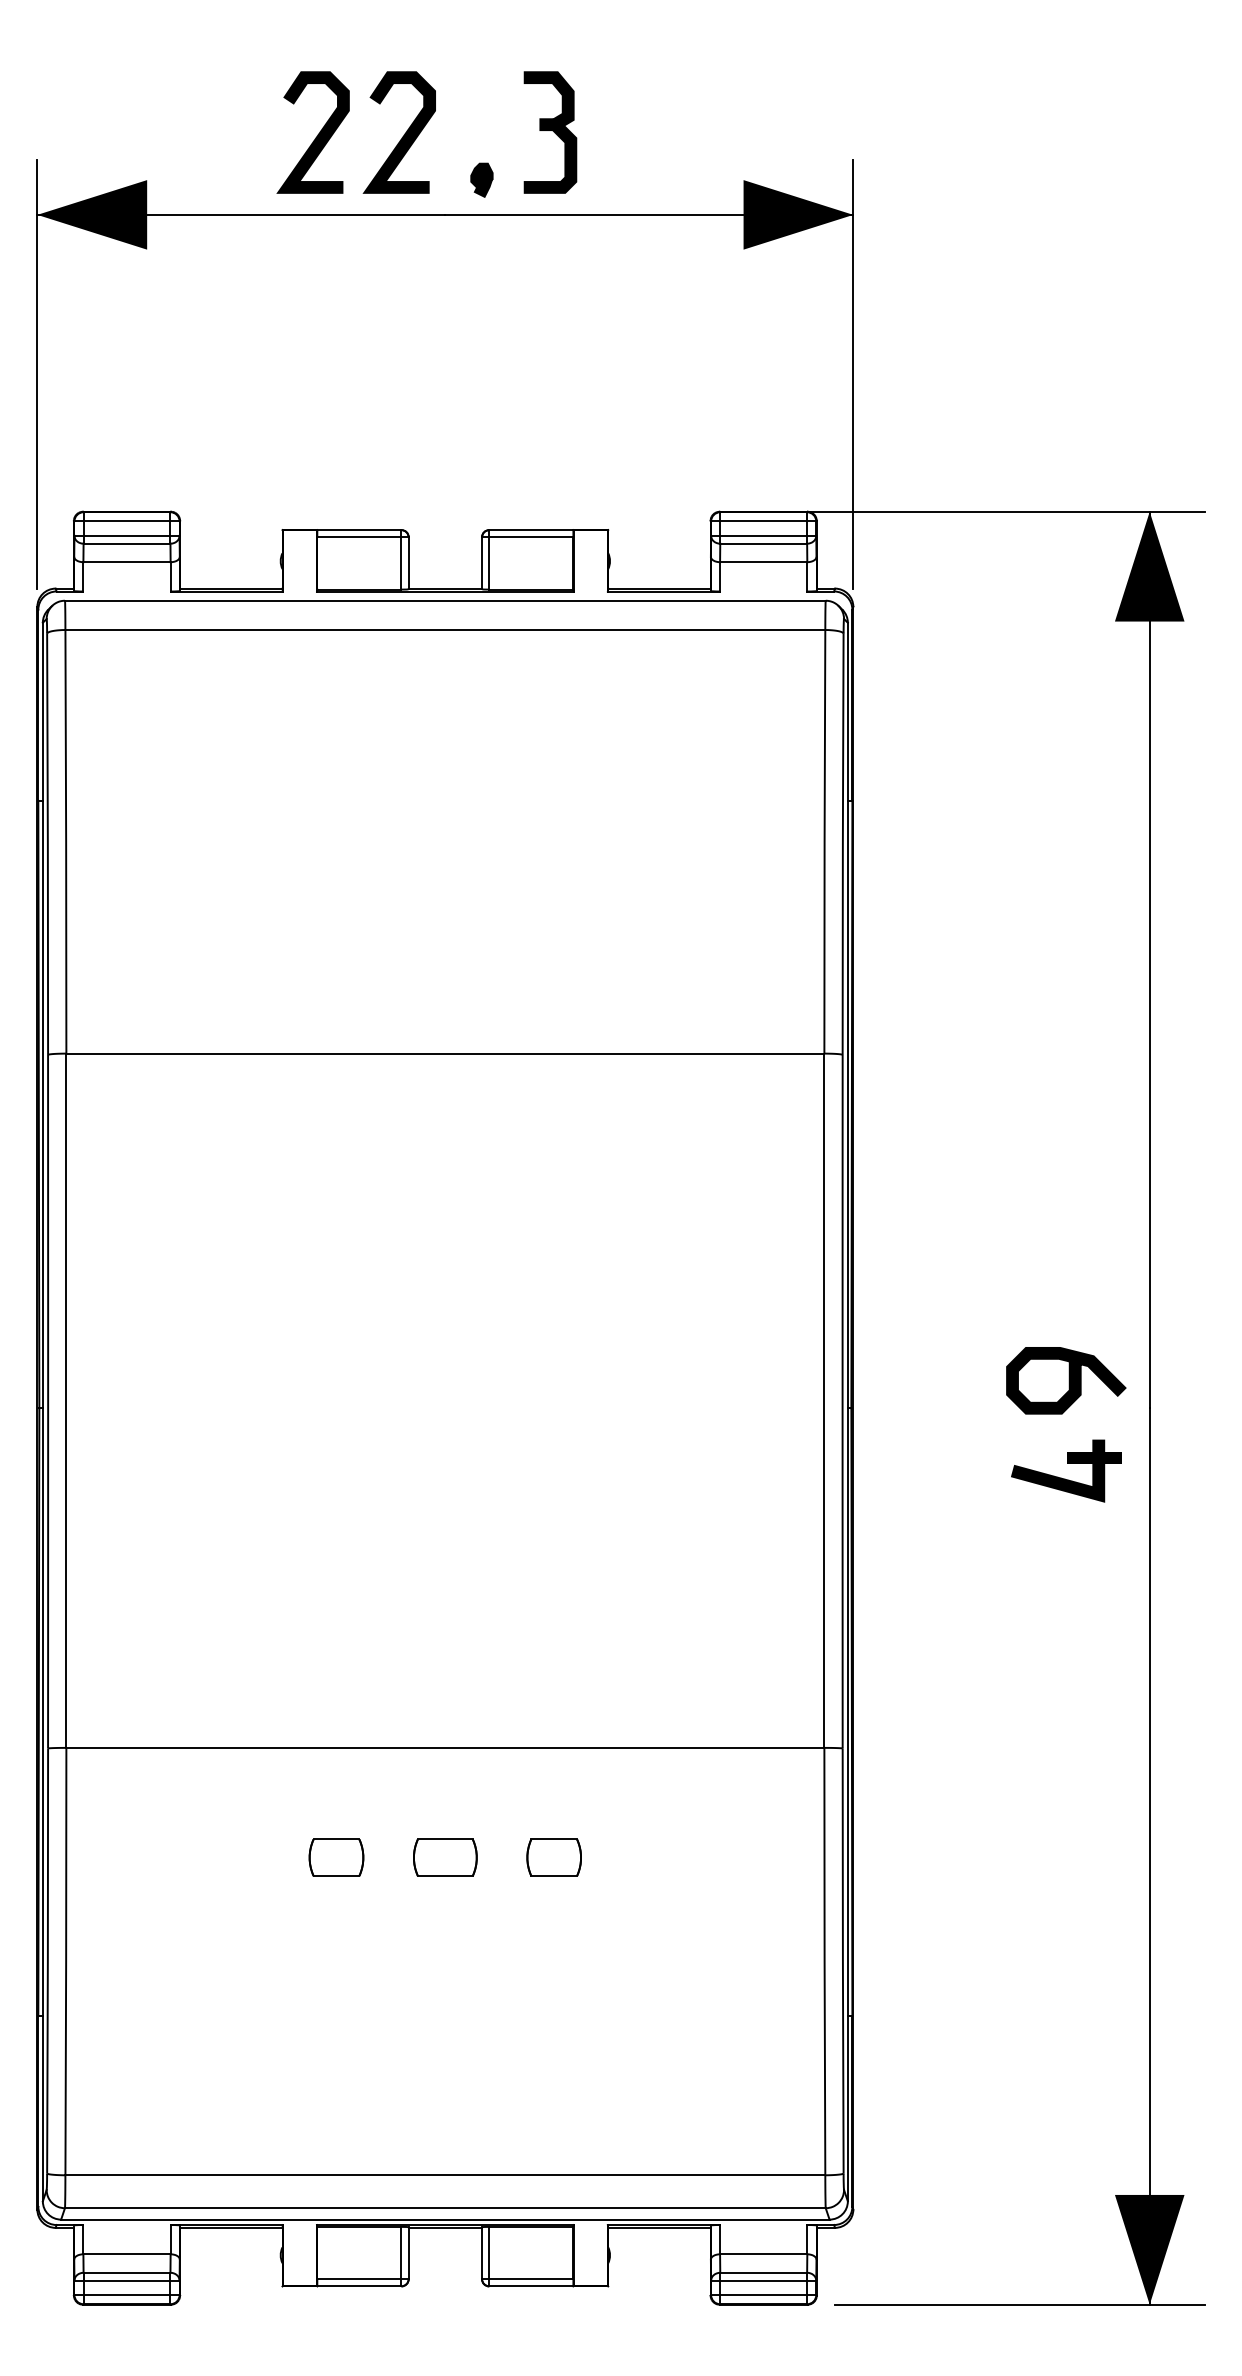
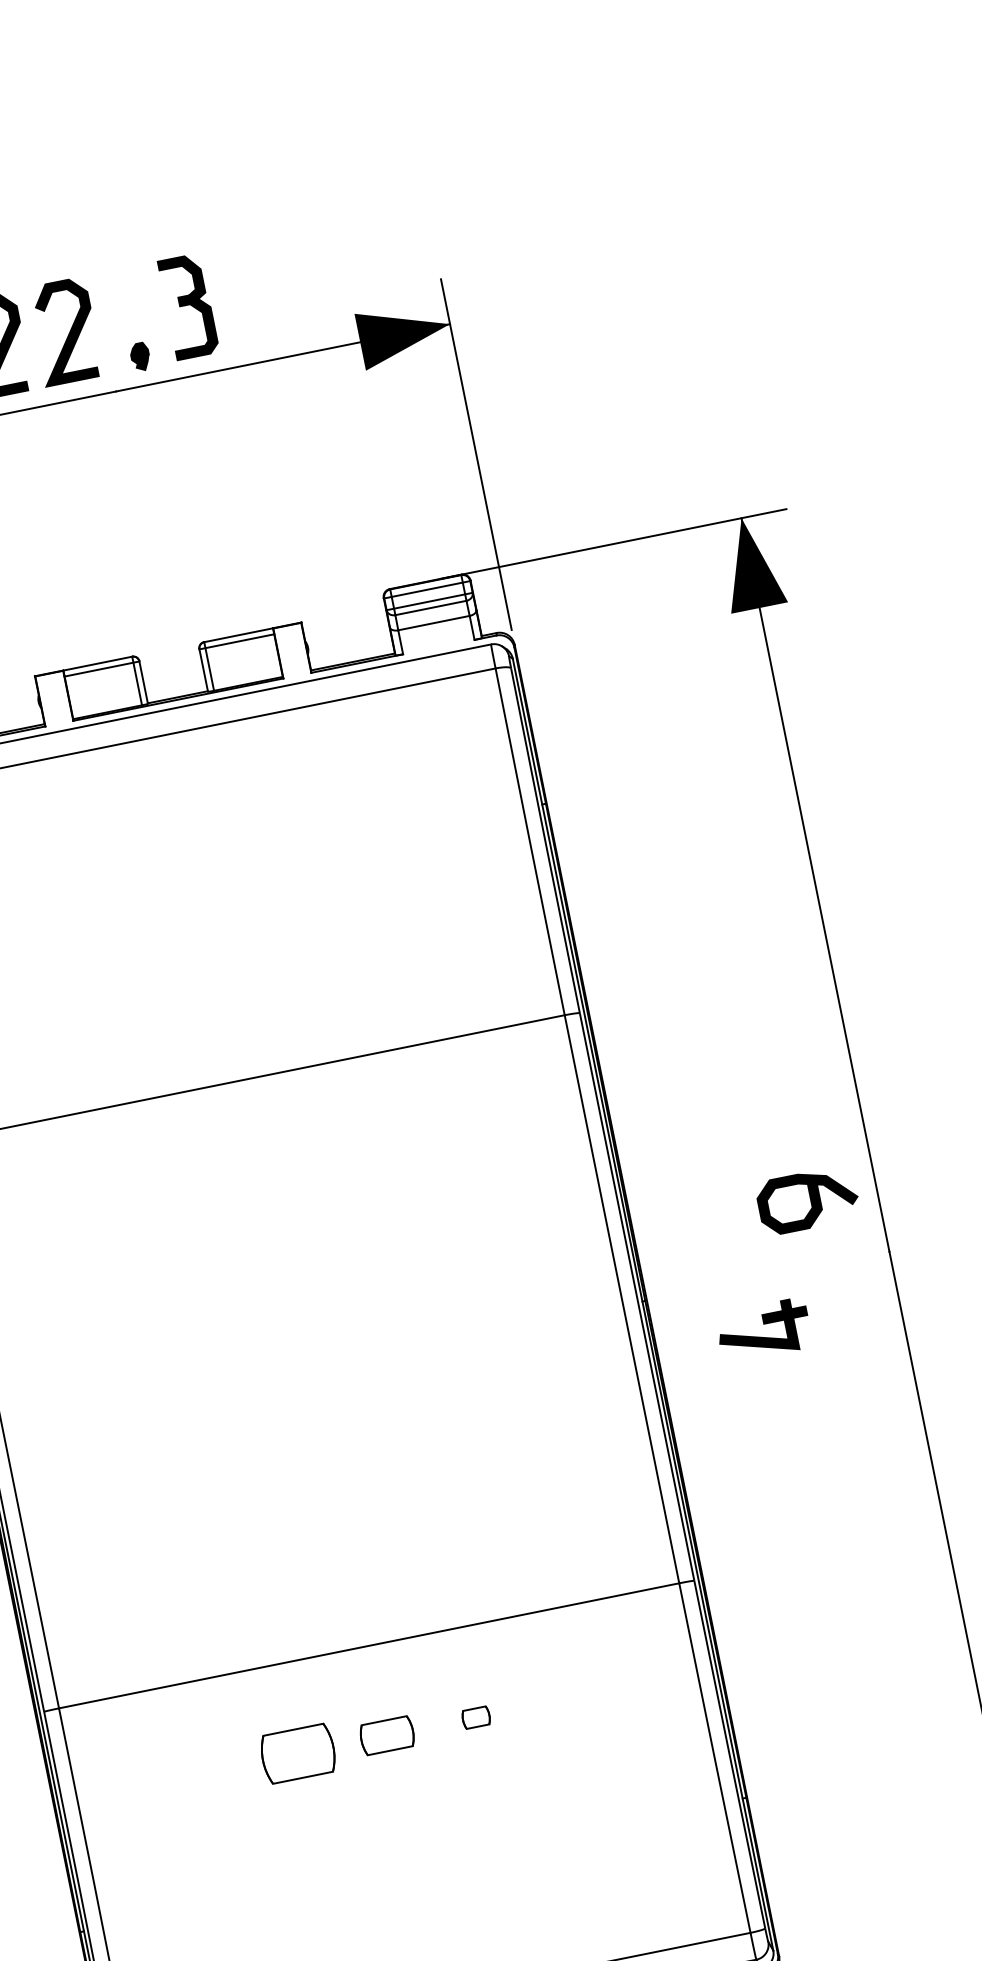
curve: (1068, 1380) -> (809, 1199), moved
part: (1067, 1463) -> (763, 1324), moved
part: (336, 1857) -> (298, 1753), size x1.6
part: (553, 1857) -> (475, 1717), size x0.6

